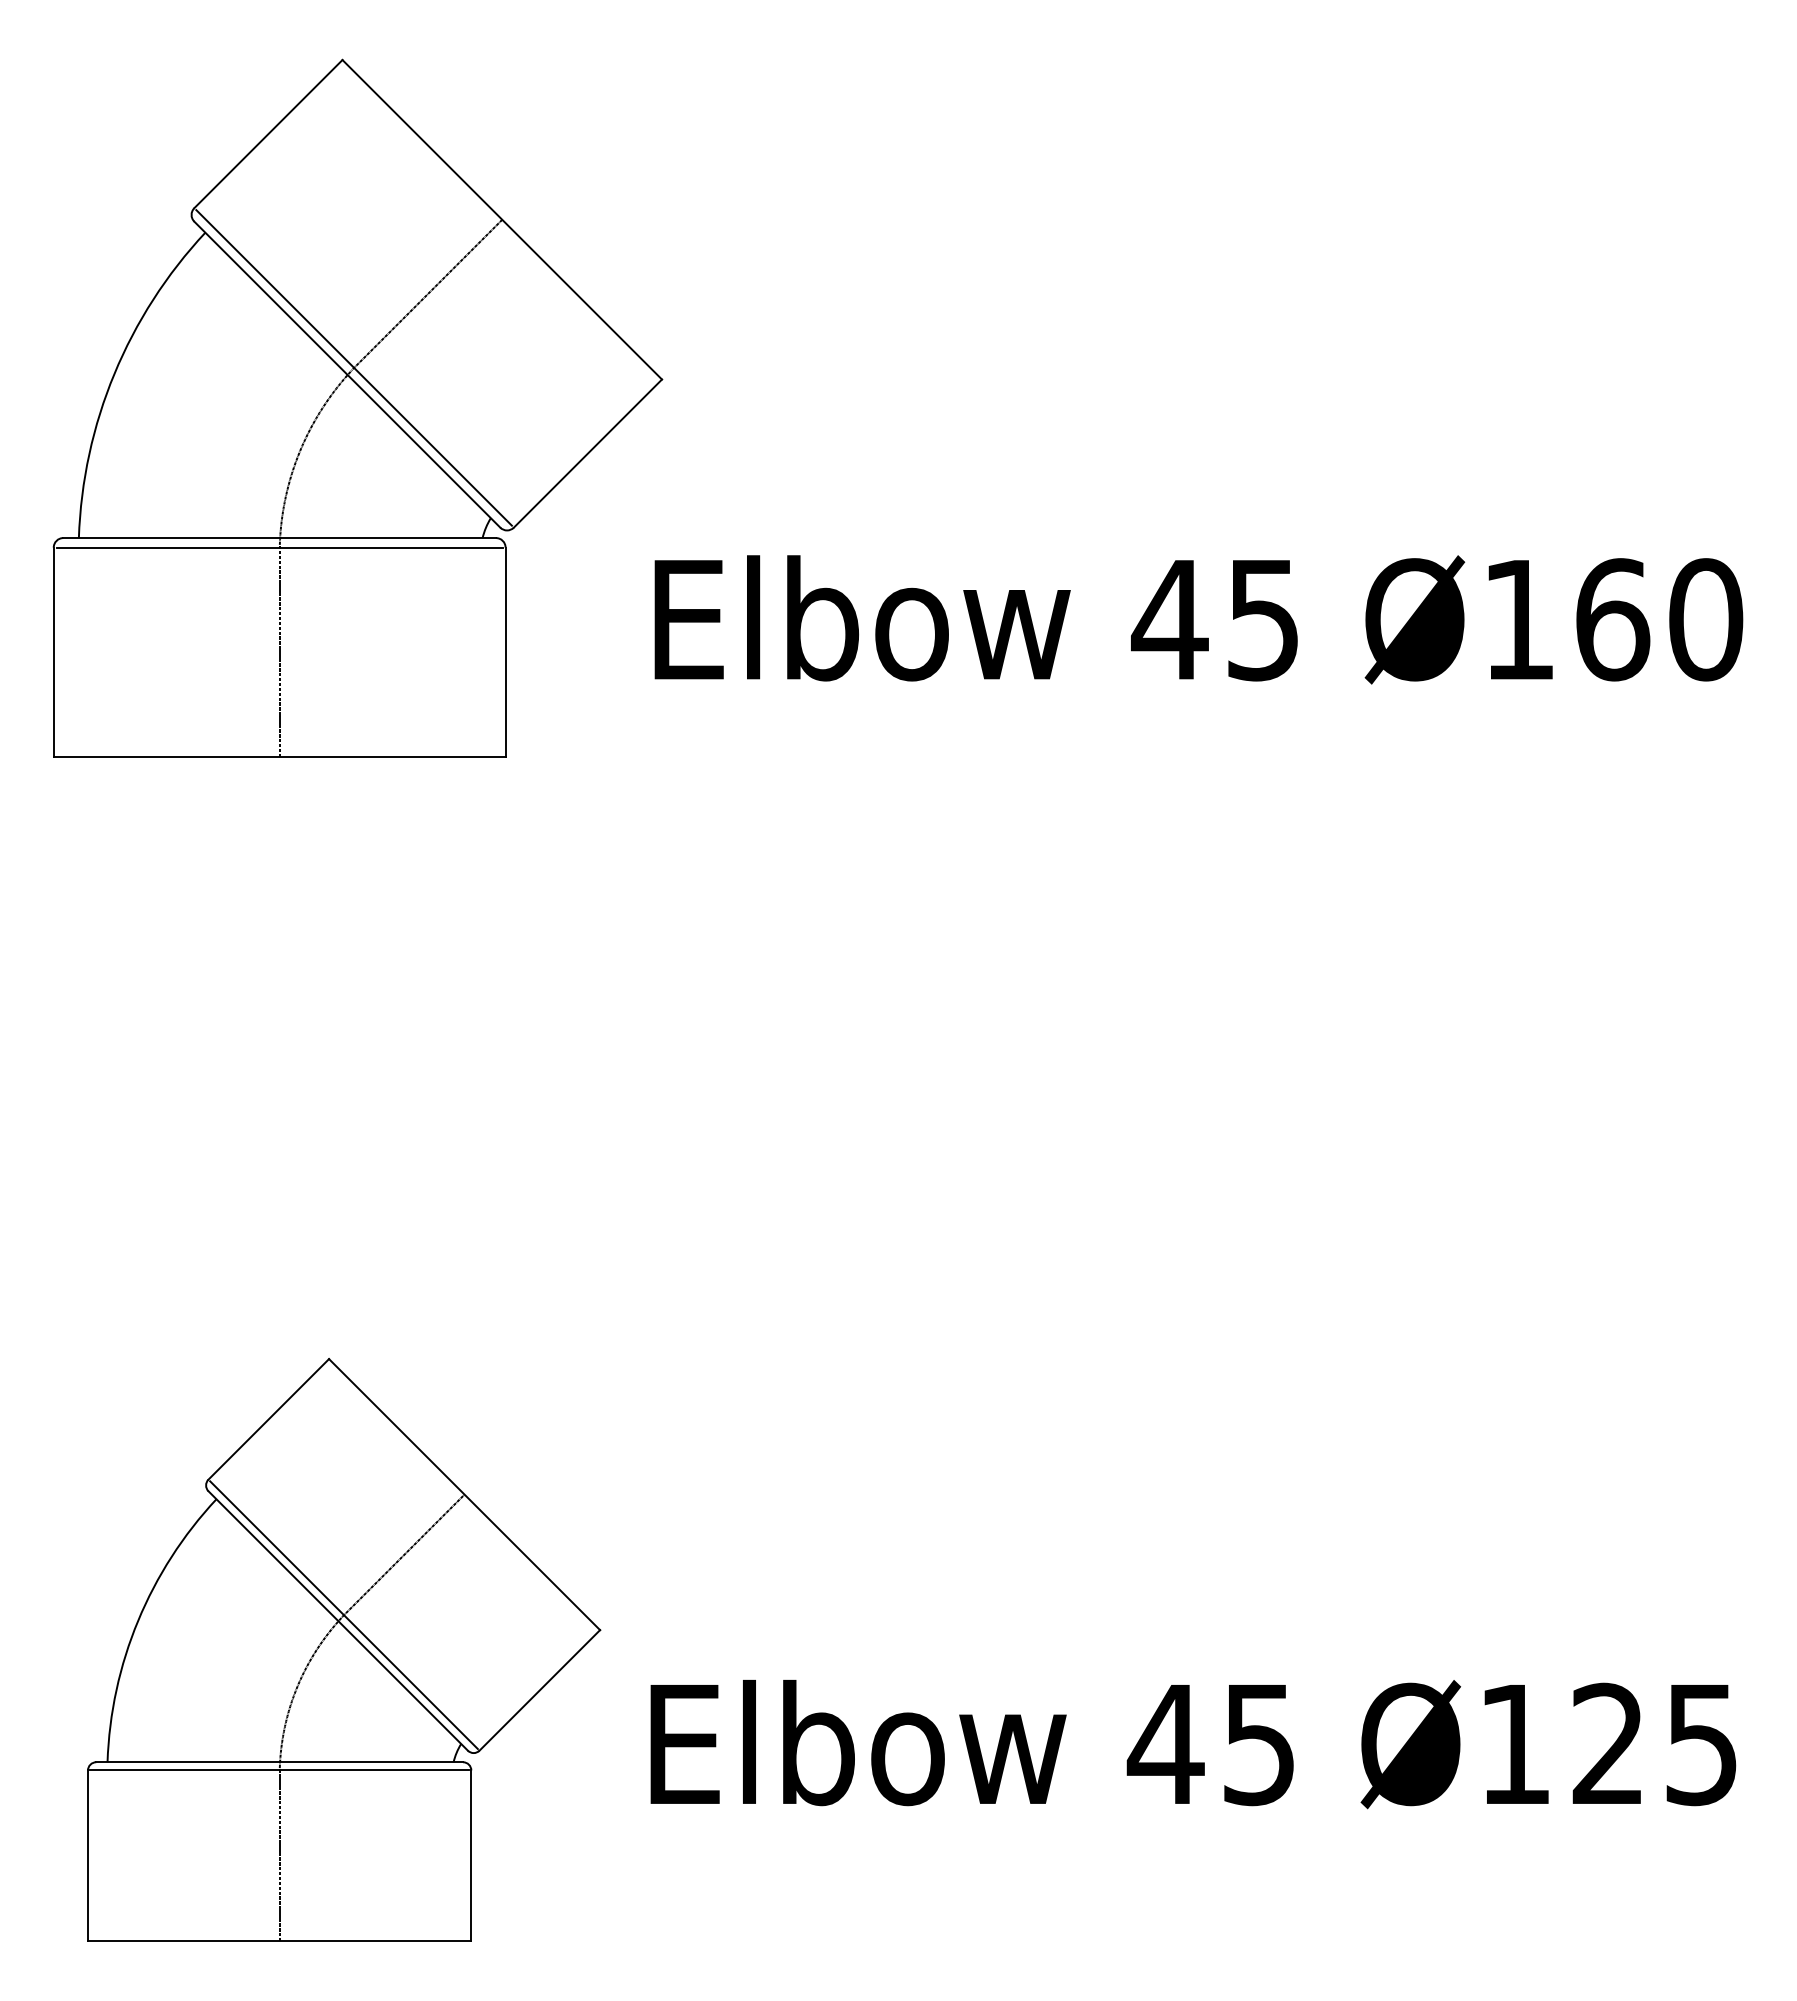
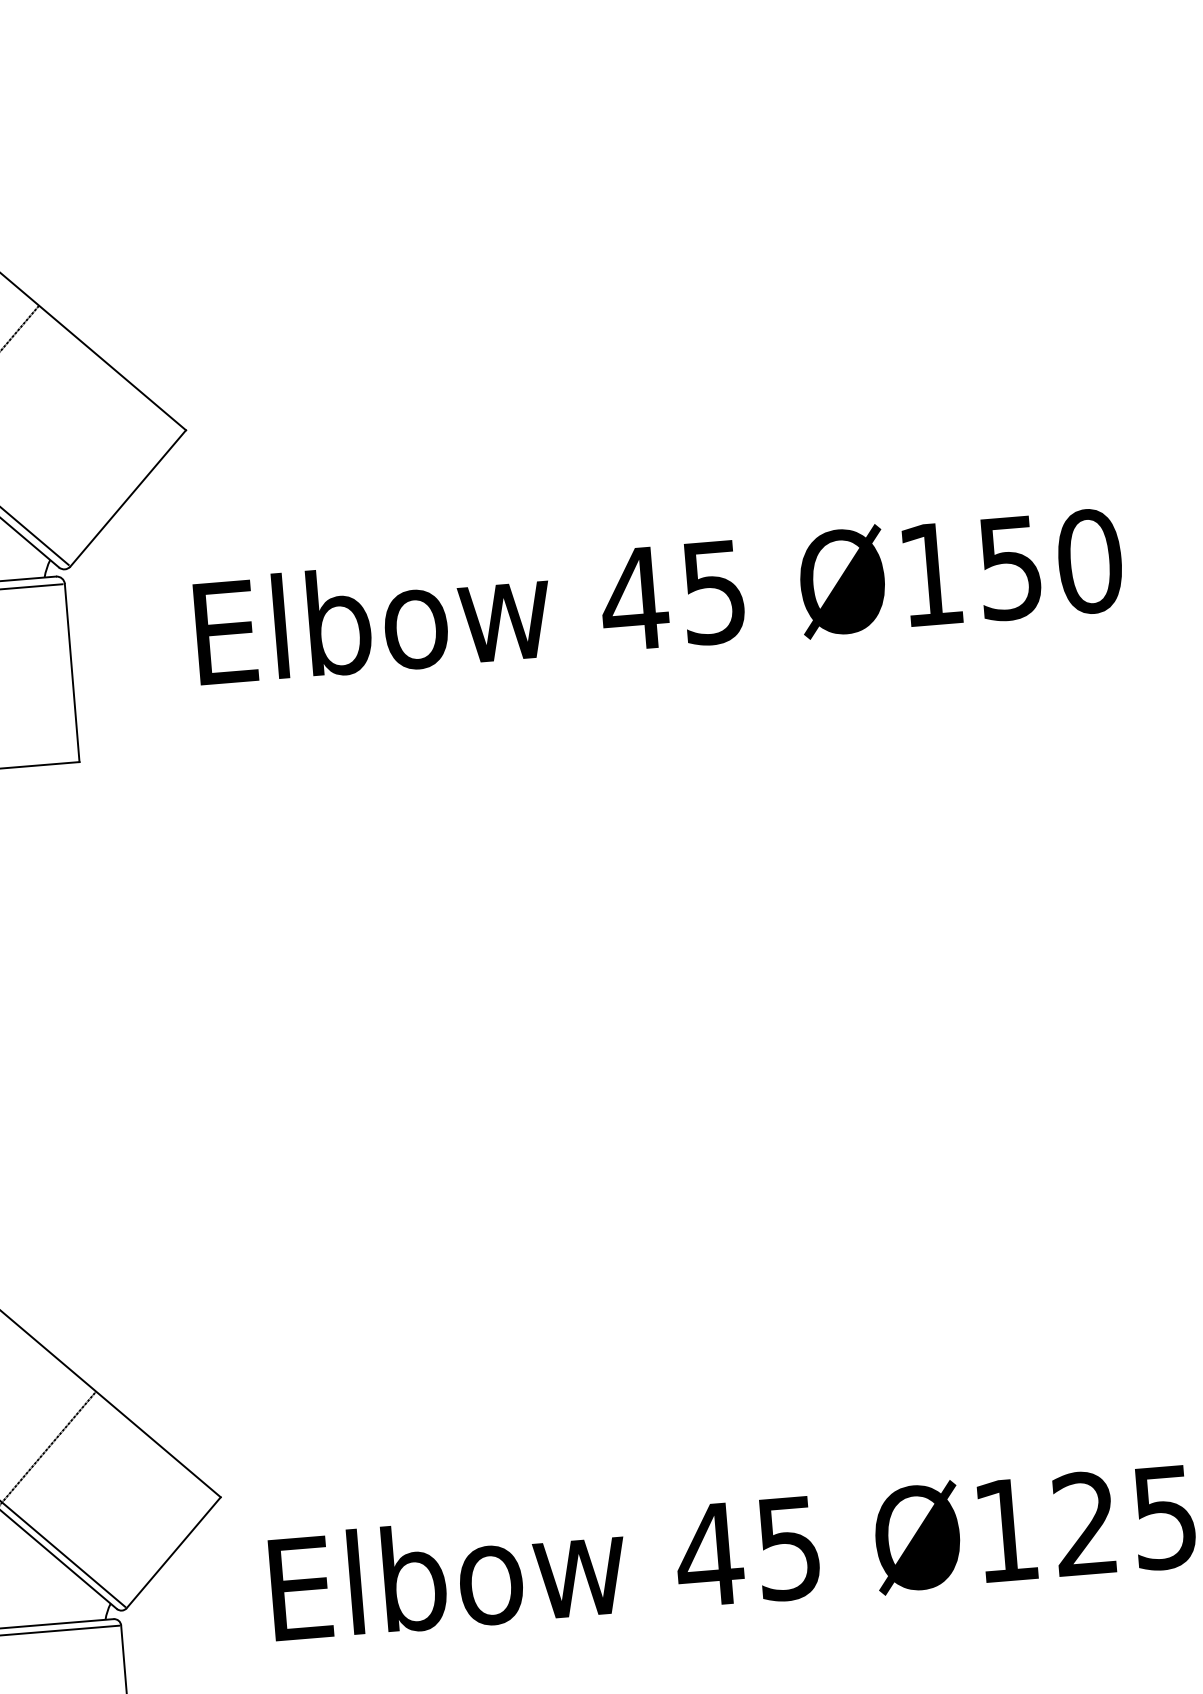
text: (1613, 619) -> (1011, 567), Ø160 -> Ø150

